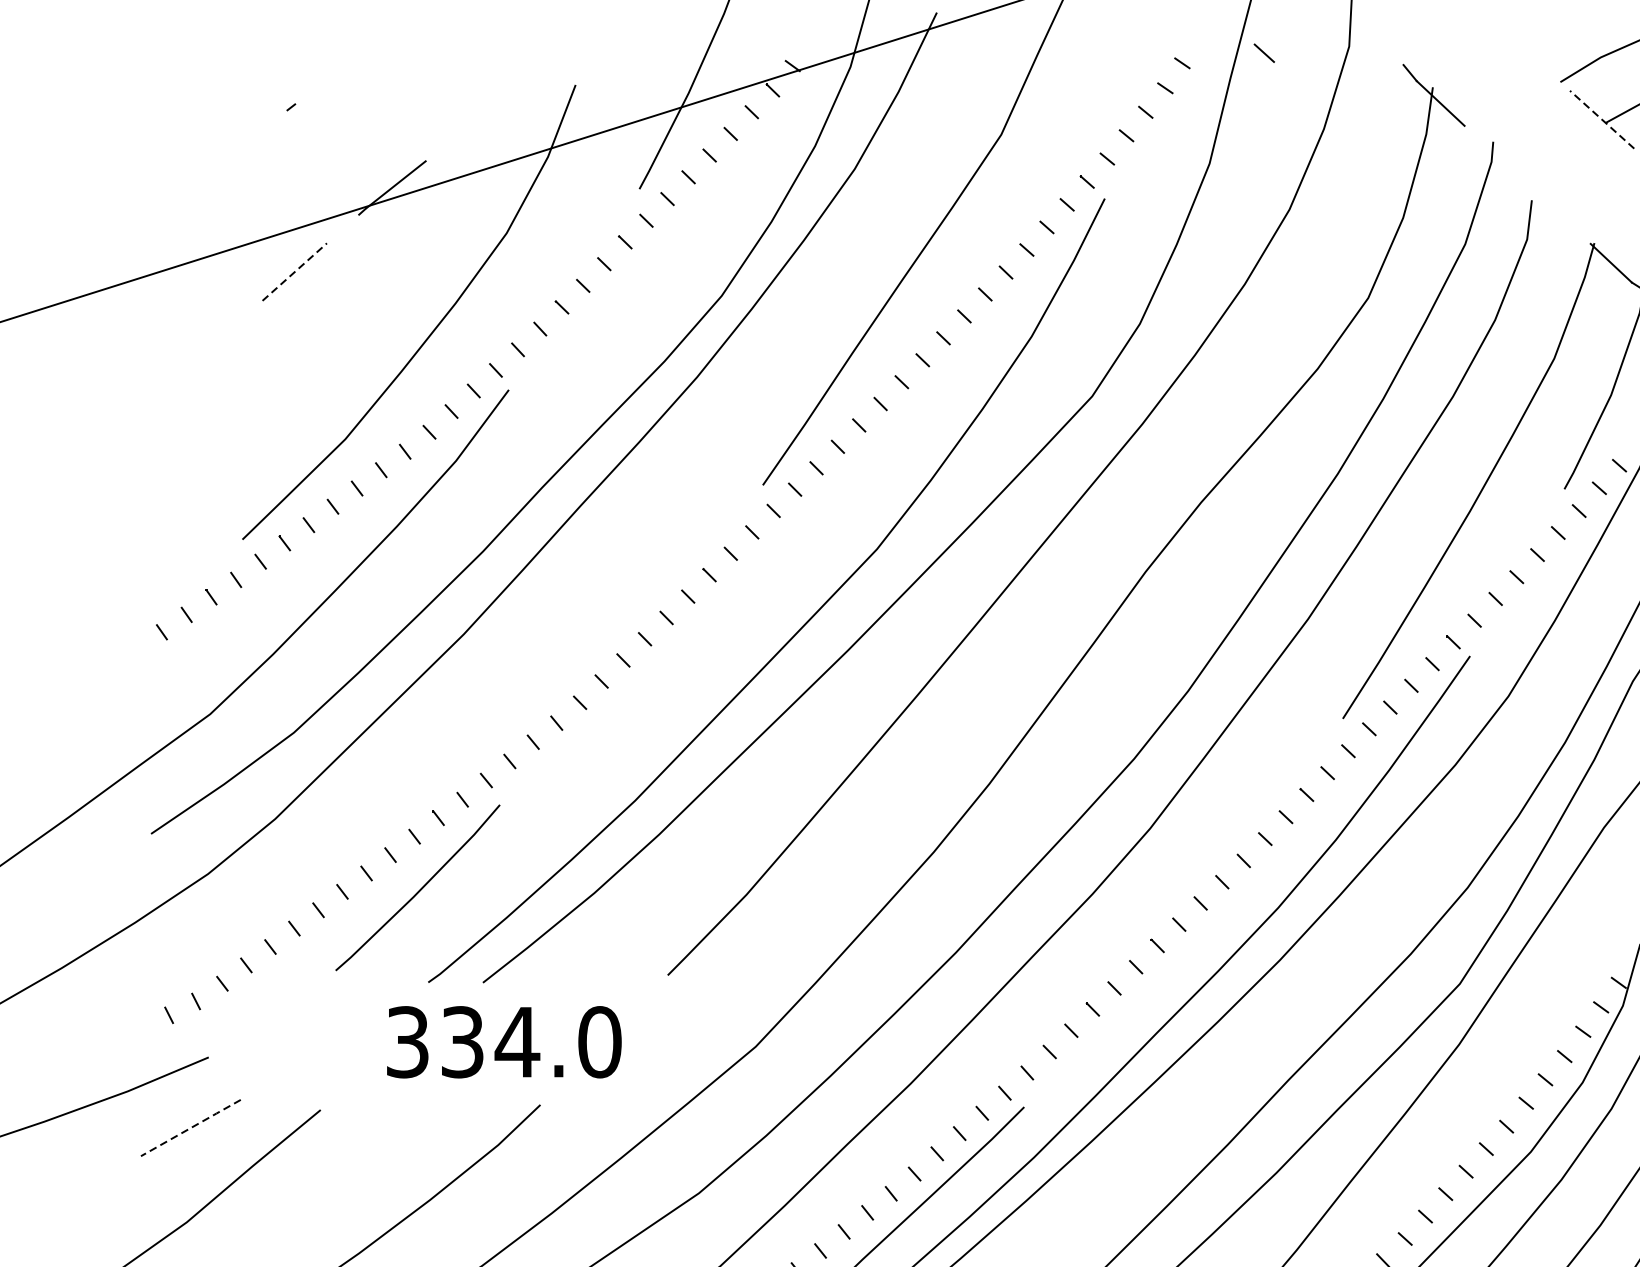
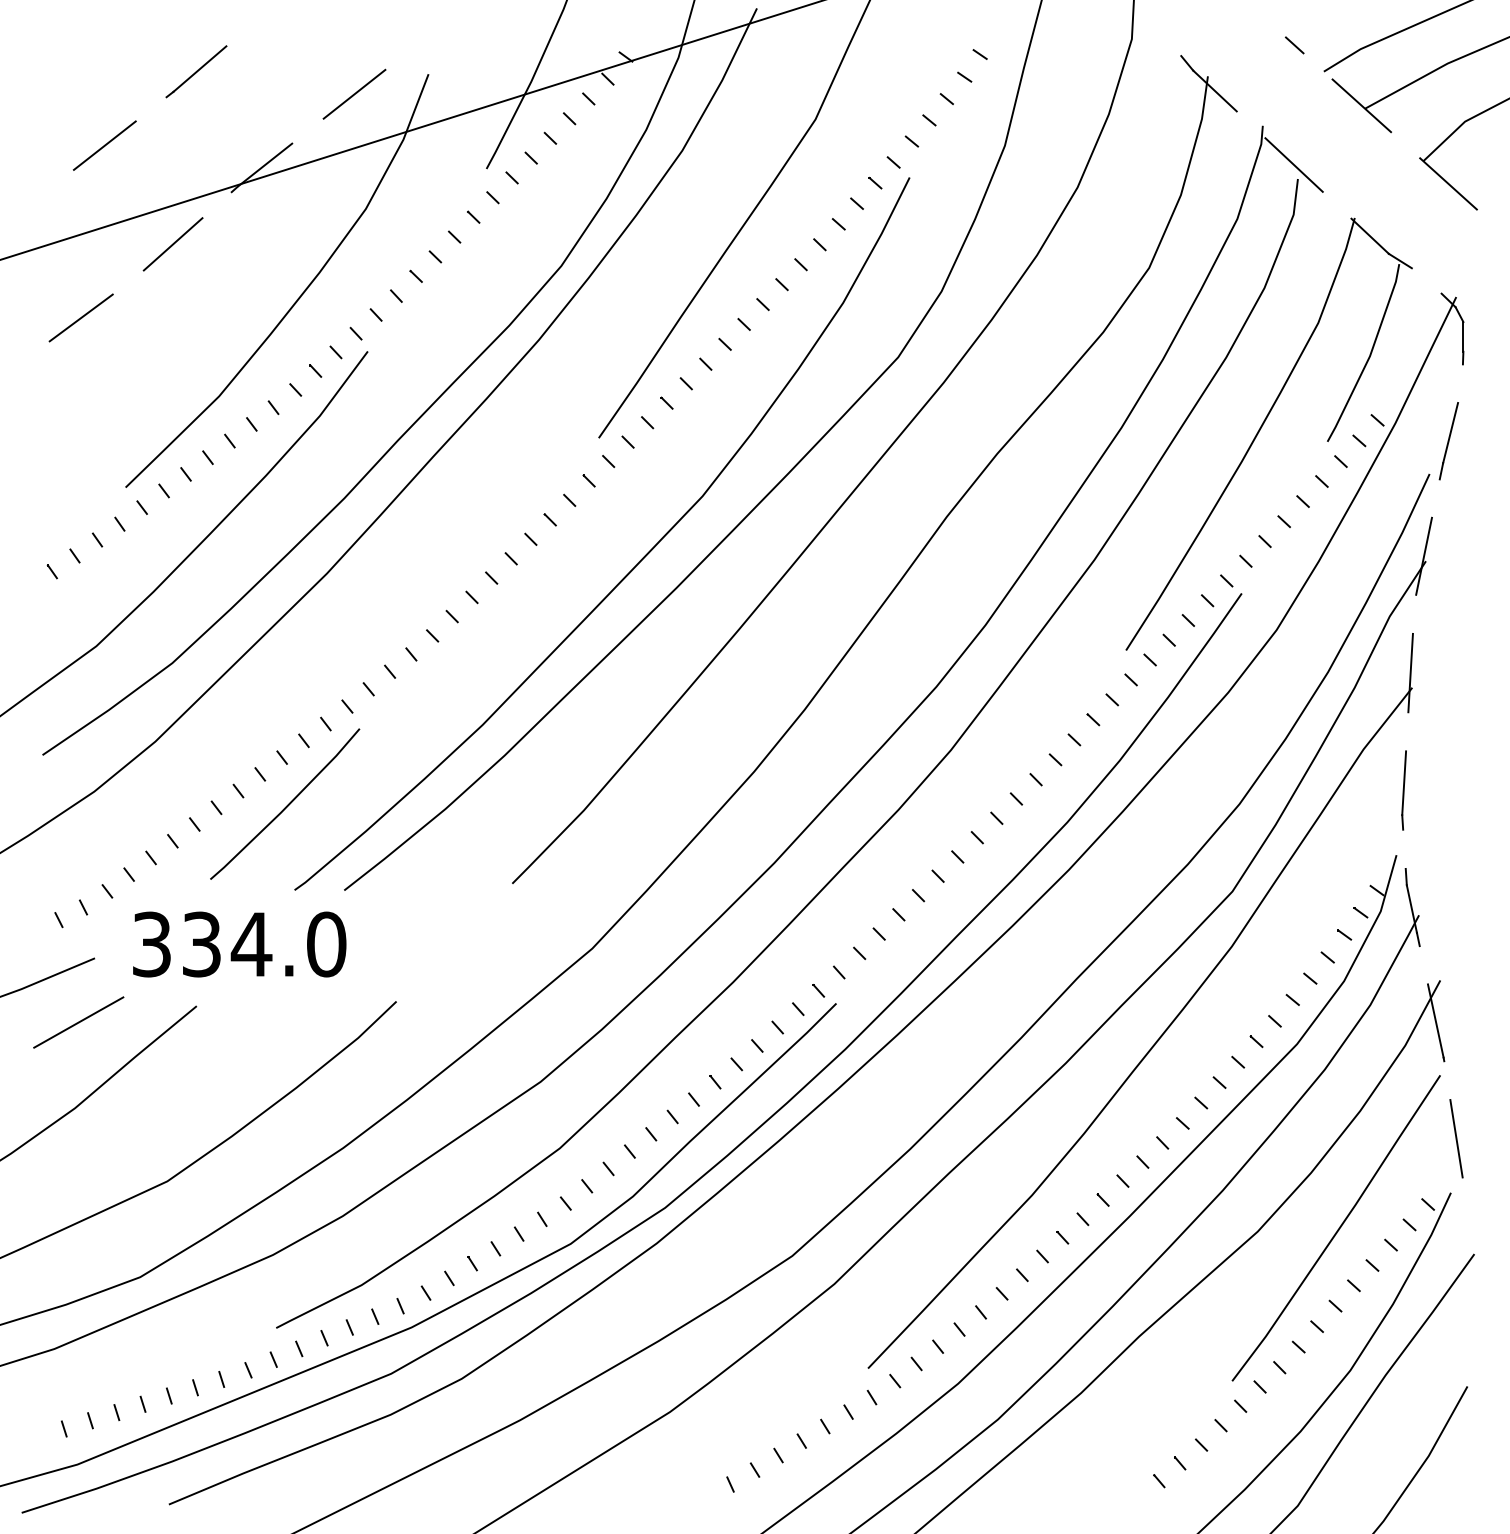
line: (1264, 53) -> (1294, 45), moved
line: (323, 78) -> (199, 68), added
line: (494, 106) -> (354, 93), added
line: (1601, 119) -> (1361, 105), dashed -> solid
line: (219, 163) -> (104, 145), added
line: (1526, 184) -> (1293, 164), added
line: (295, 272) -> (173, 244), dashed -> solid
line: (192, 352) -> (80, 317), added
text: (504, 1042) -> (239, 944), moved
line: (191, 1128) -> (79, 1022), dashed -> solid

